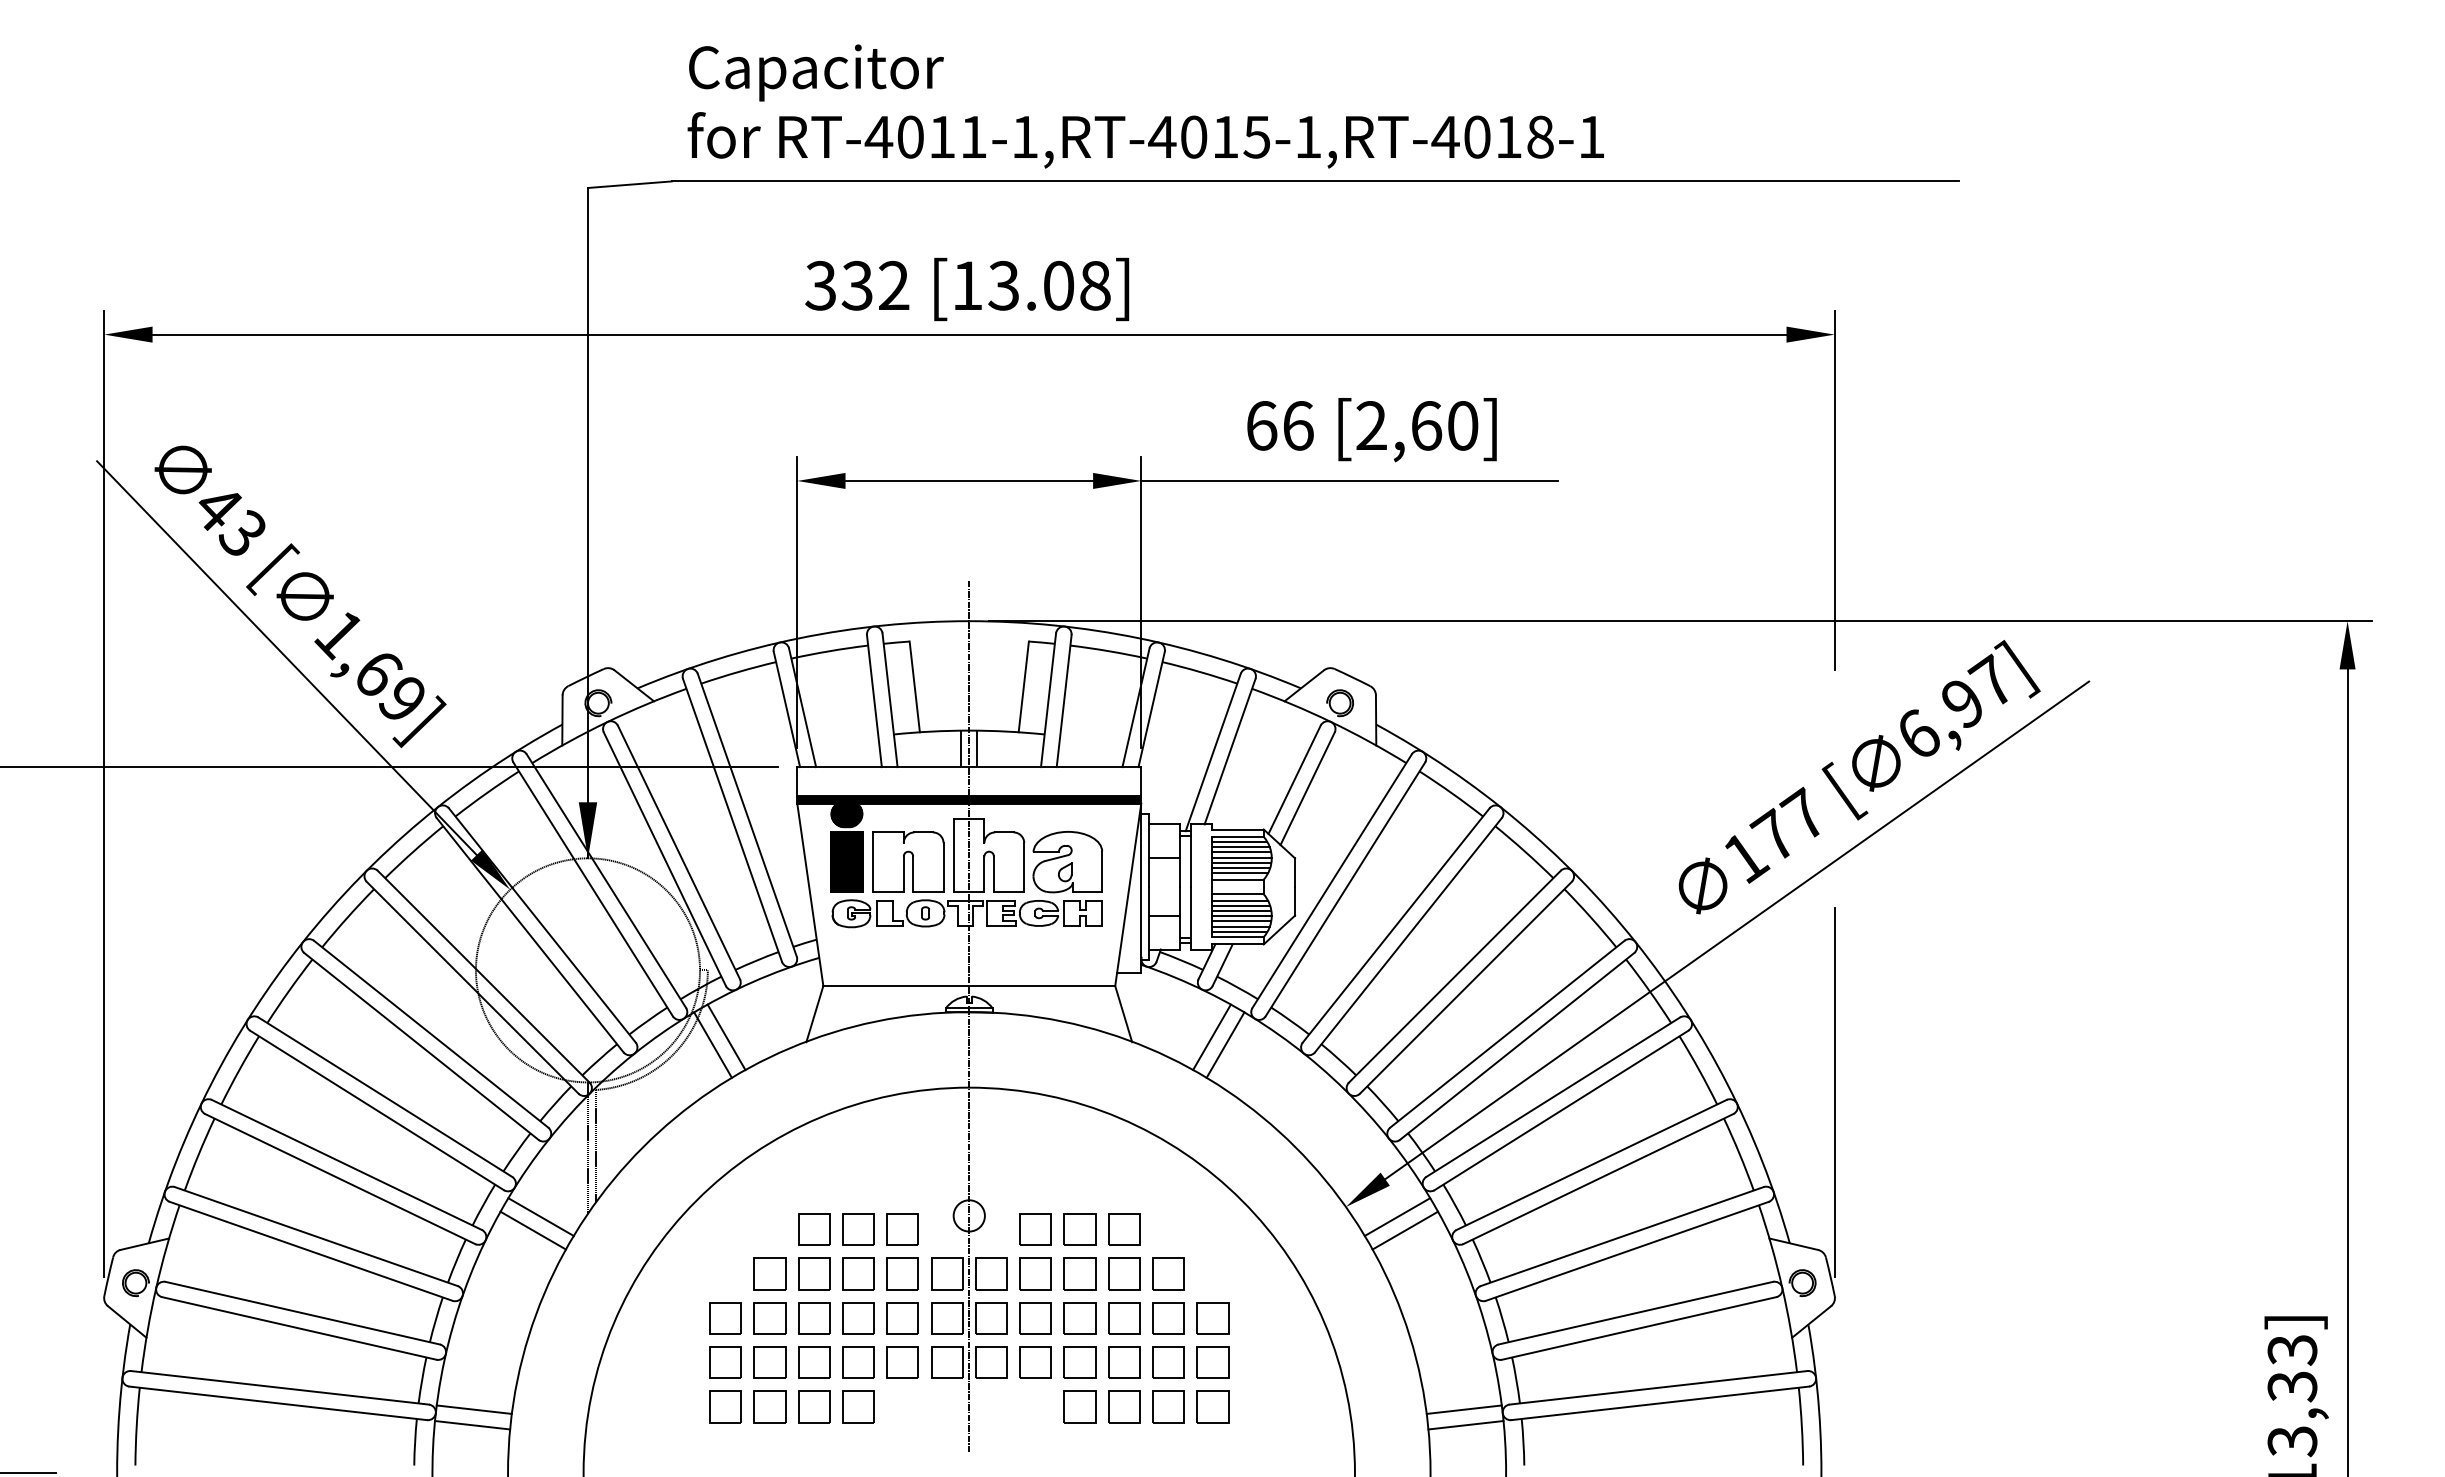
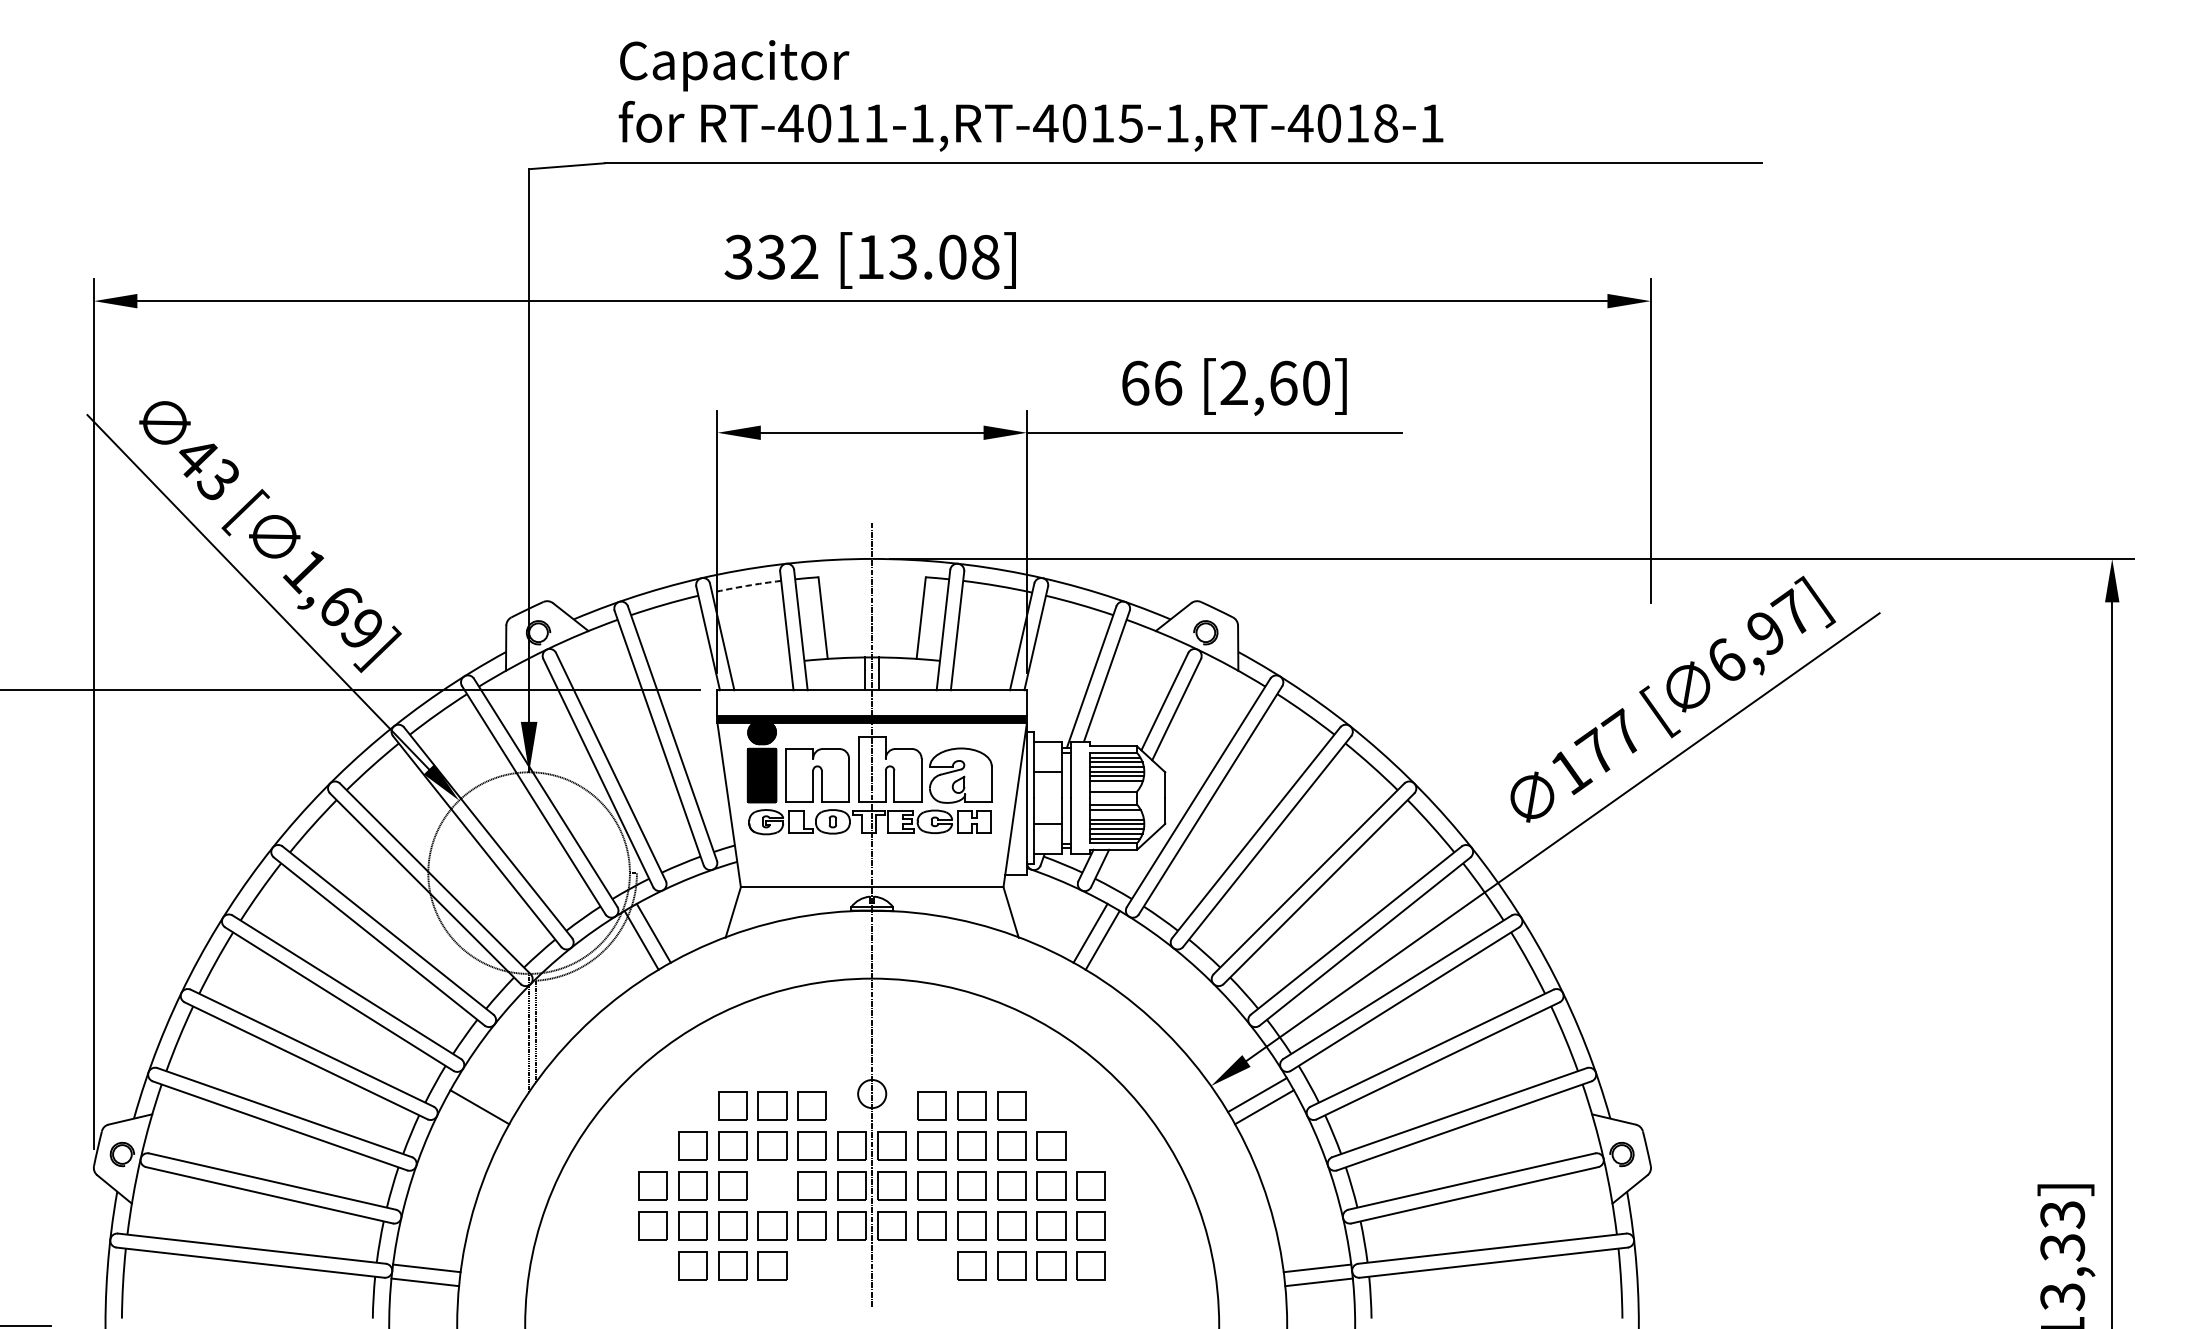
arc: (829, 651) -> (746, 586), solid -> dashed
line: (1239, 873) -> (1115, 785), removed
line: (1240, 905) -> (1116, 814), removed
line: (1834, 1091) -> (1650, 982), removed
line: (540, 1216) -> (486, 1094), removed
part: (858, 1318) -> (772, 1186), removed
part: (725, 1406) -> (652, 1265), removed

